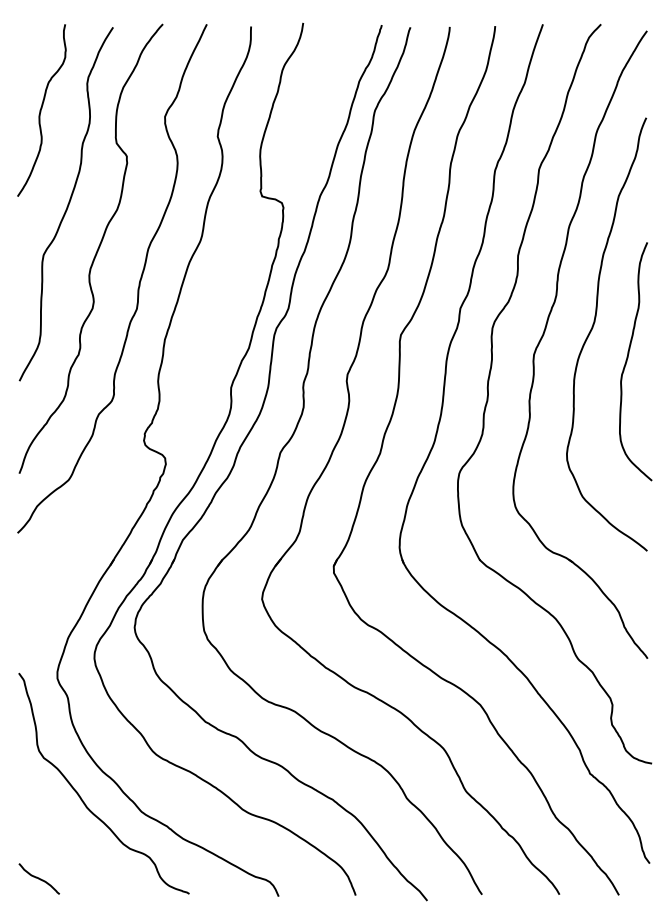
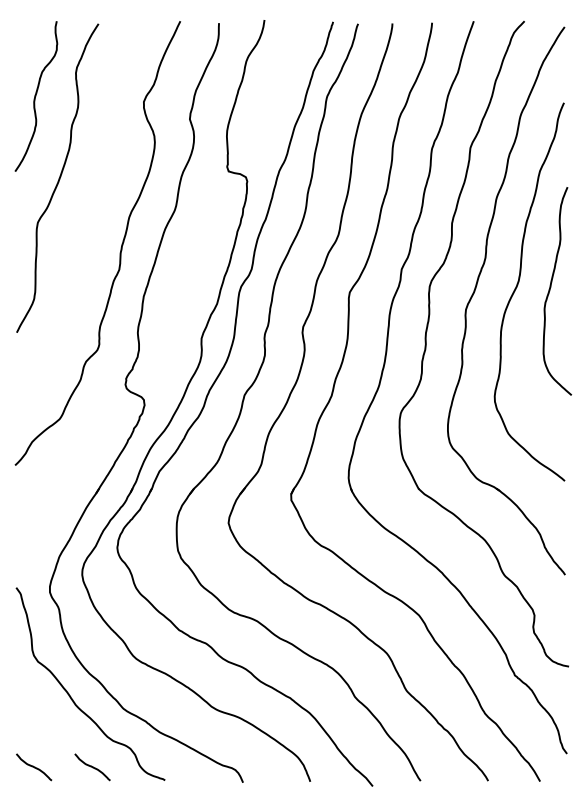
curve: (96, 250) -> (84, 218), removed
curve: (628, 358) -> (551, 288), moved
curve: (105, 878) -> (91, 766), added

